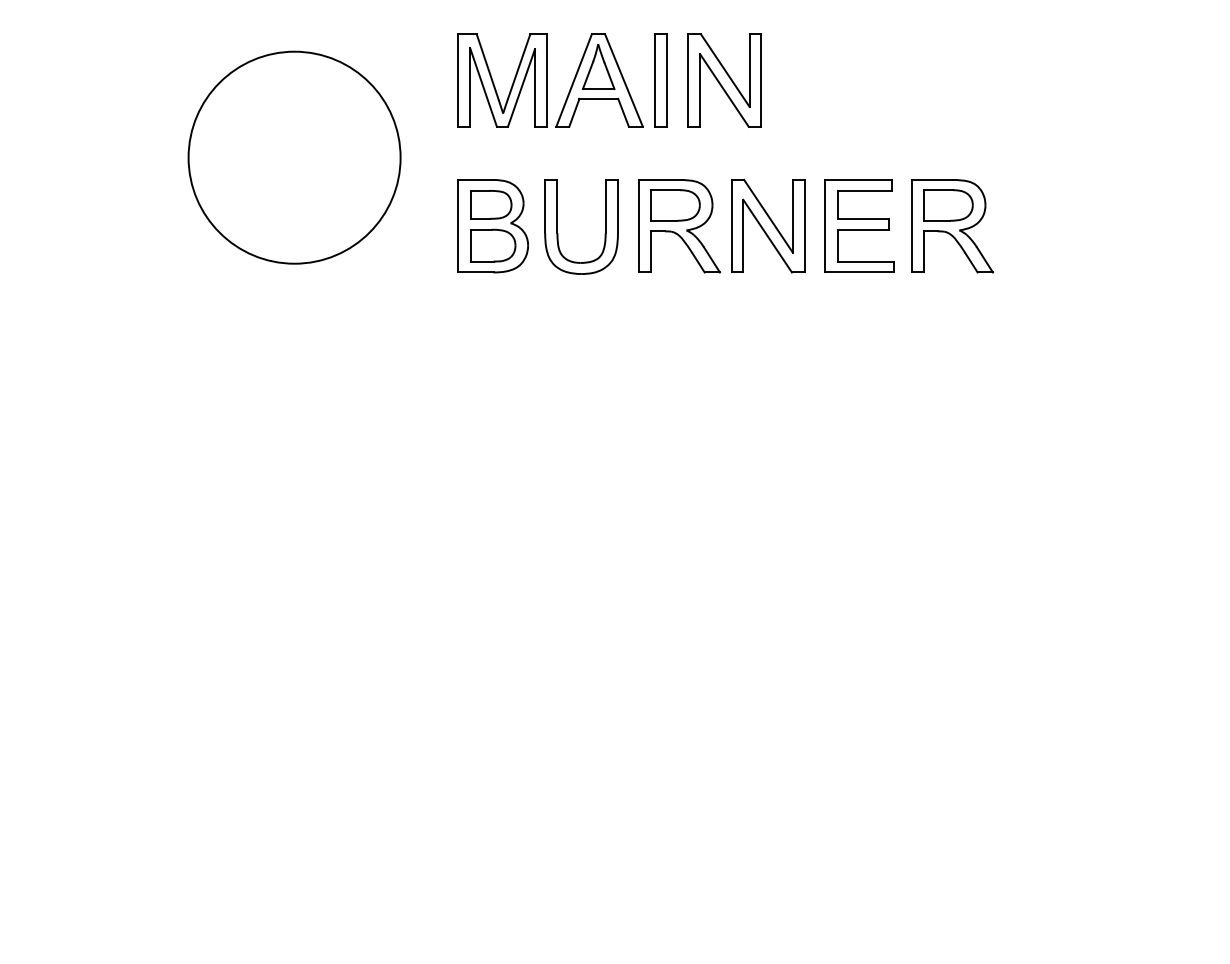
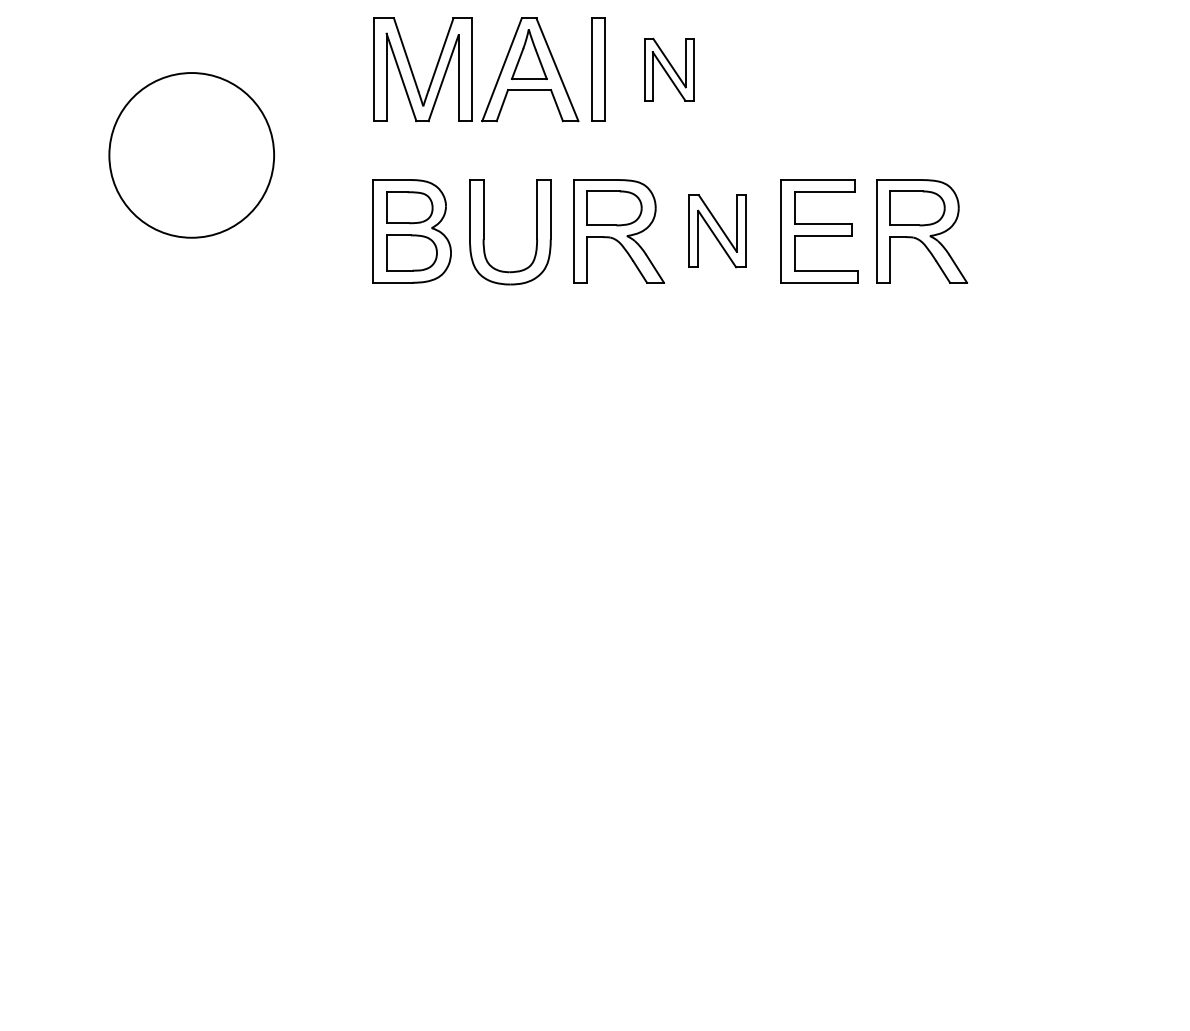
part: (724, 80) -> (669, 69), size x0.6
circle: (294, 157) -> (191, 155), size x0.7
part: (768, 225) -> (717, 230), size x0.7

